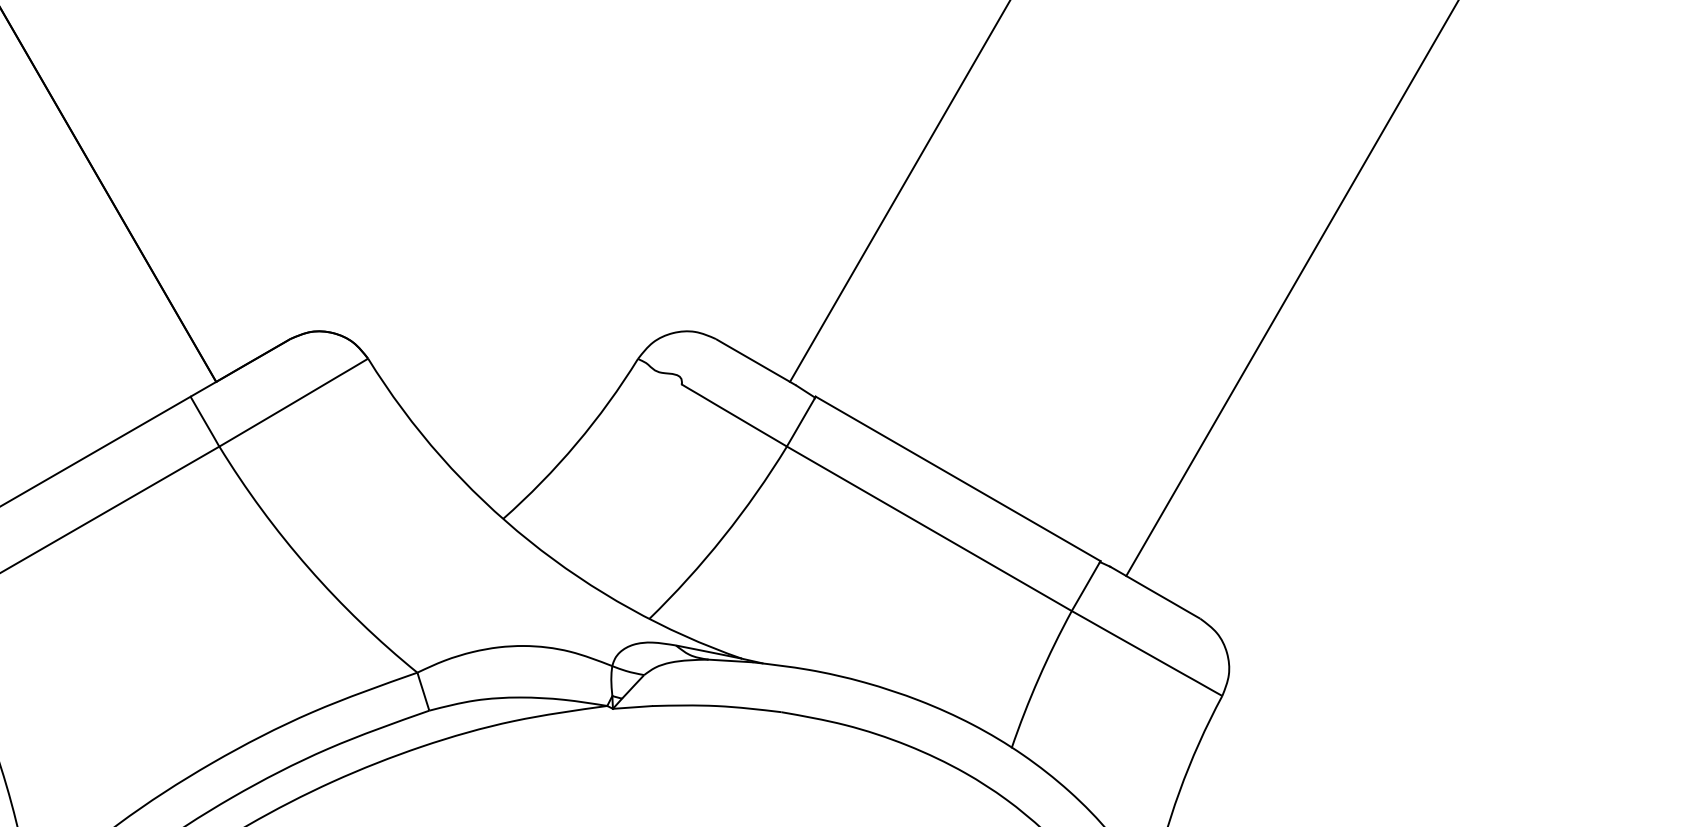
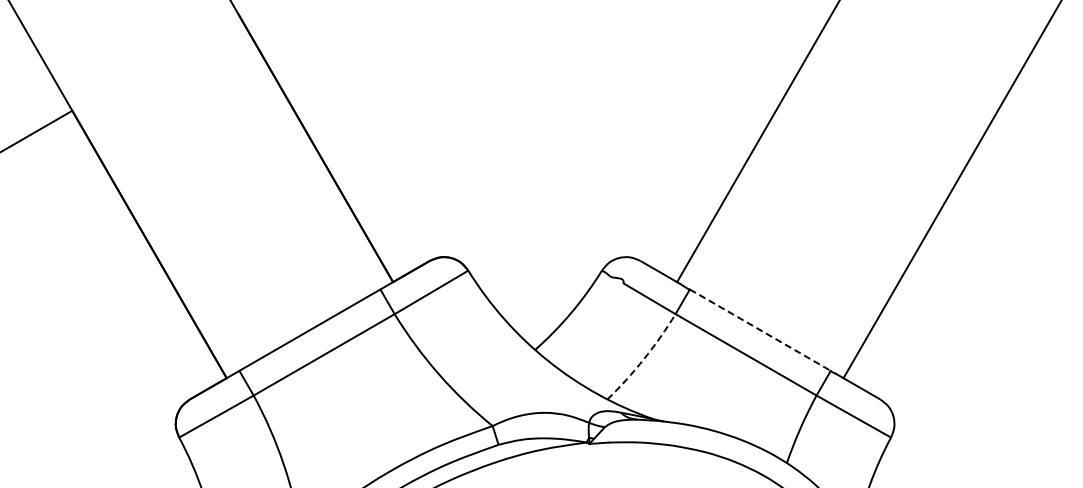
line: (958, 479) -> (760, 330), solid -> dashed
arc: (724, 536) -> (644, 358), solid -> dashed

